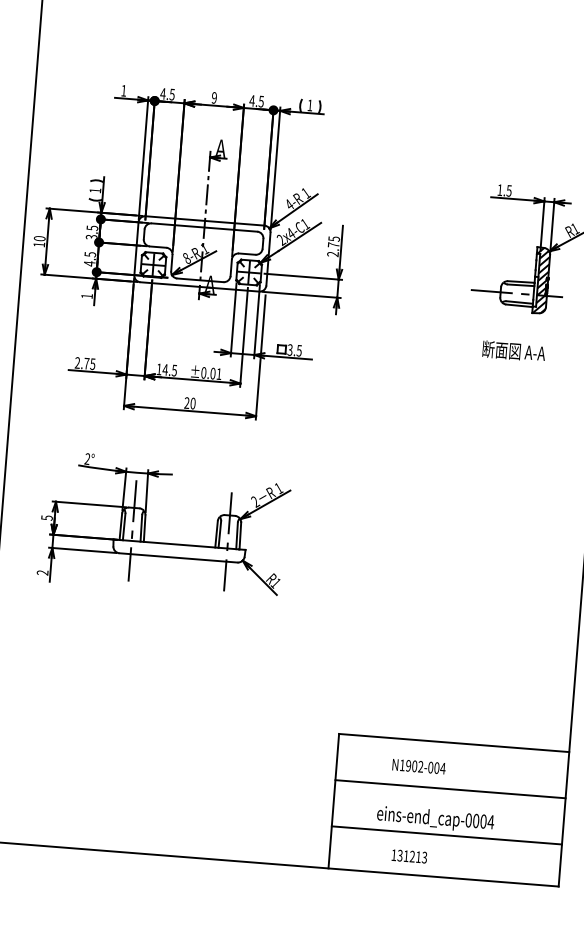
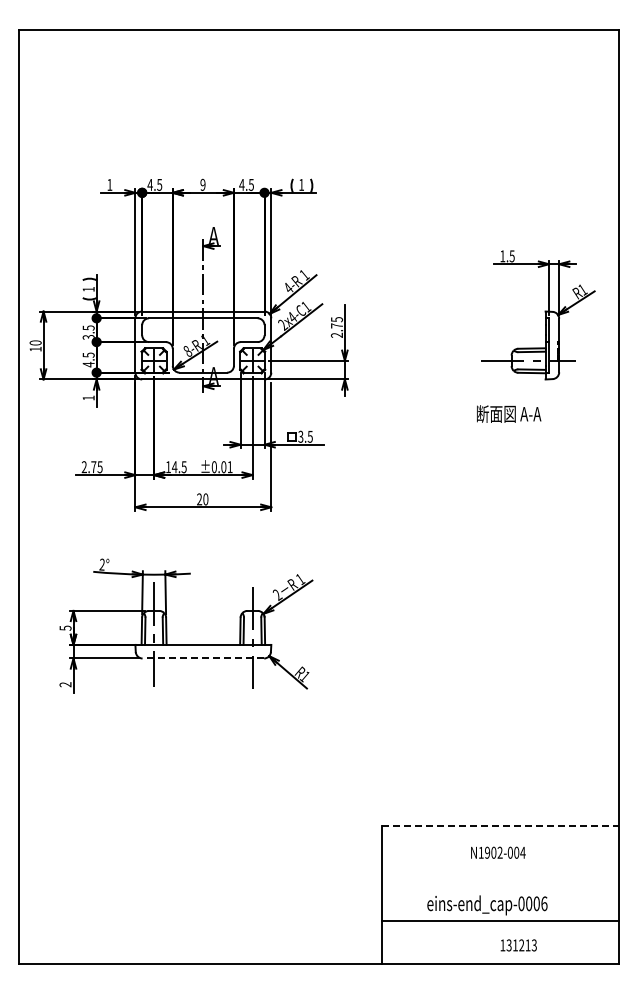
hatch: (541, 280) -> (552, 345), removed
text: (514, 350) -> (509, 413), moved
line: (178, 557) -> (203, 658), solid -> dashed
line: (454, 742) -> (500, 825), solid -> dashed
text: (419, 766) -> (498, 852), moved
line: (449, 789) -> (499, 873), removed
text: (490, 821) -> (543, 903), eins-end_cap-0004 -> eins-end_cap-0006
text: (409, 856) -> (518, 945), moved

